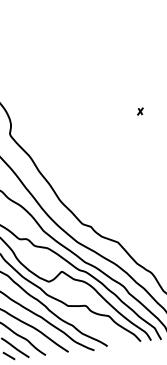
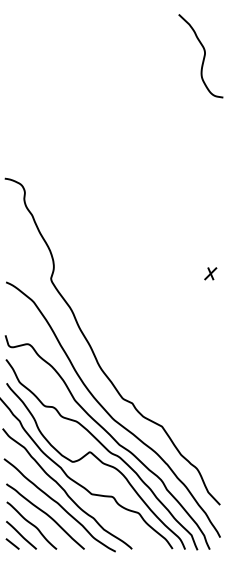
part: (140, 111) -> (210, 273), size x1.67

